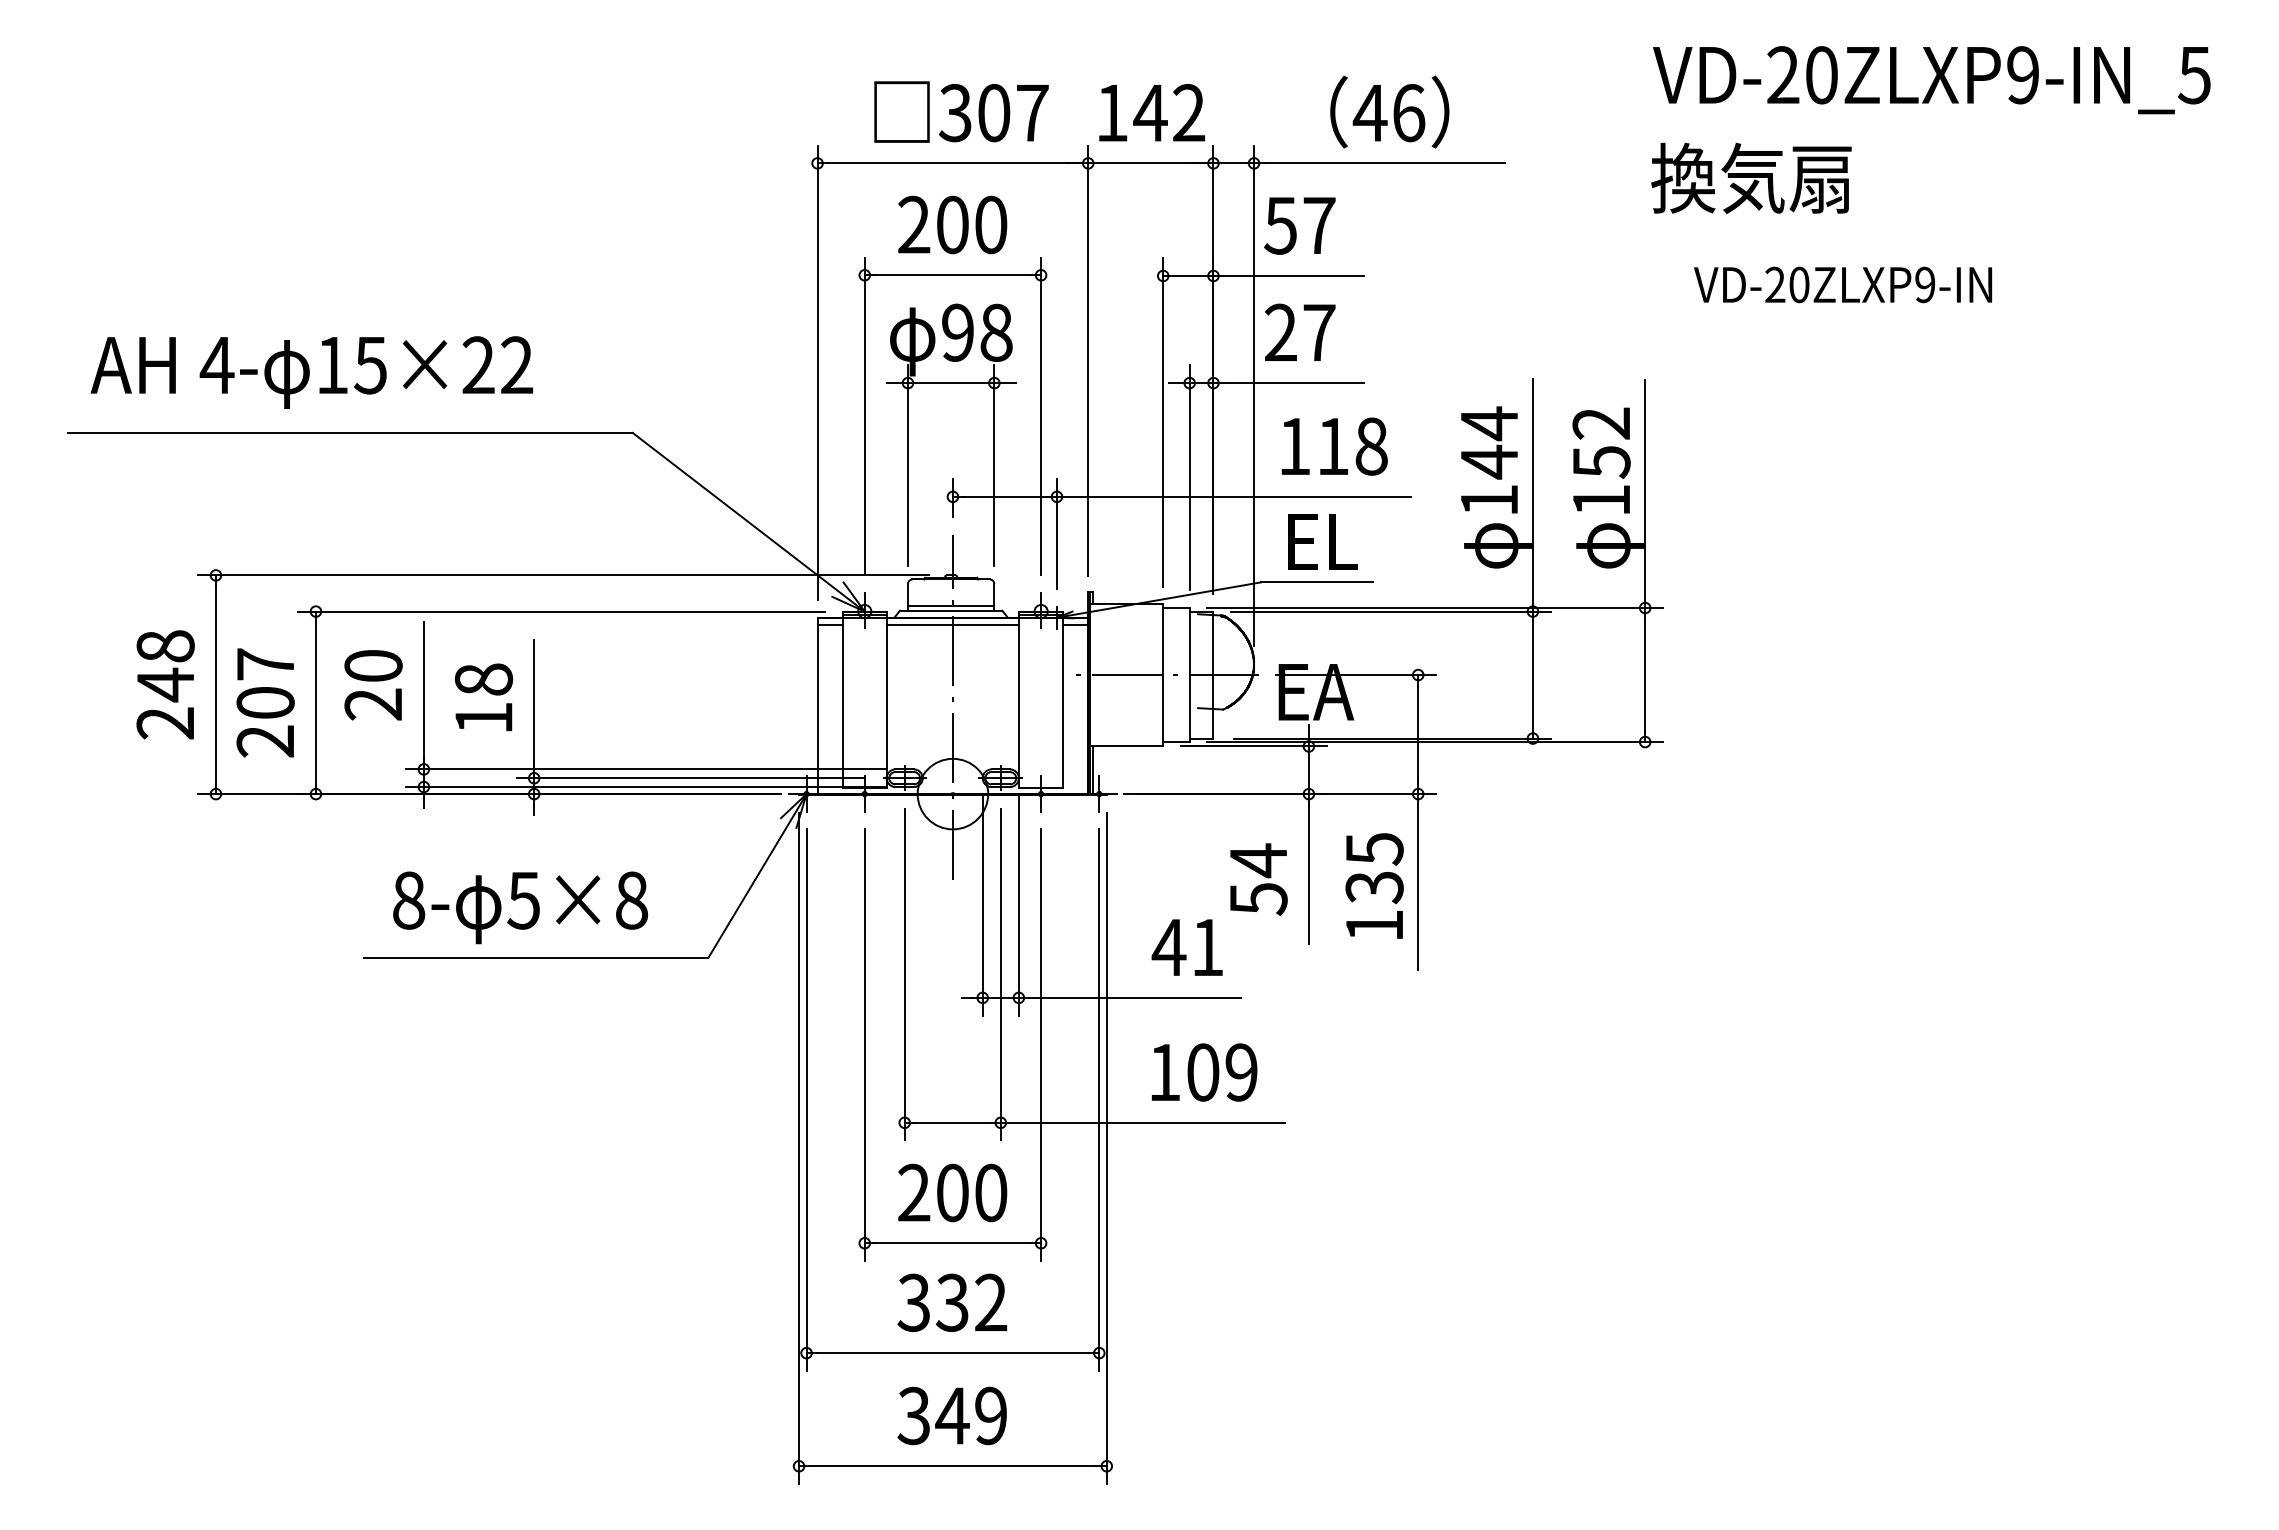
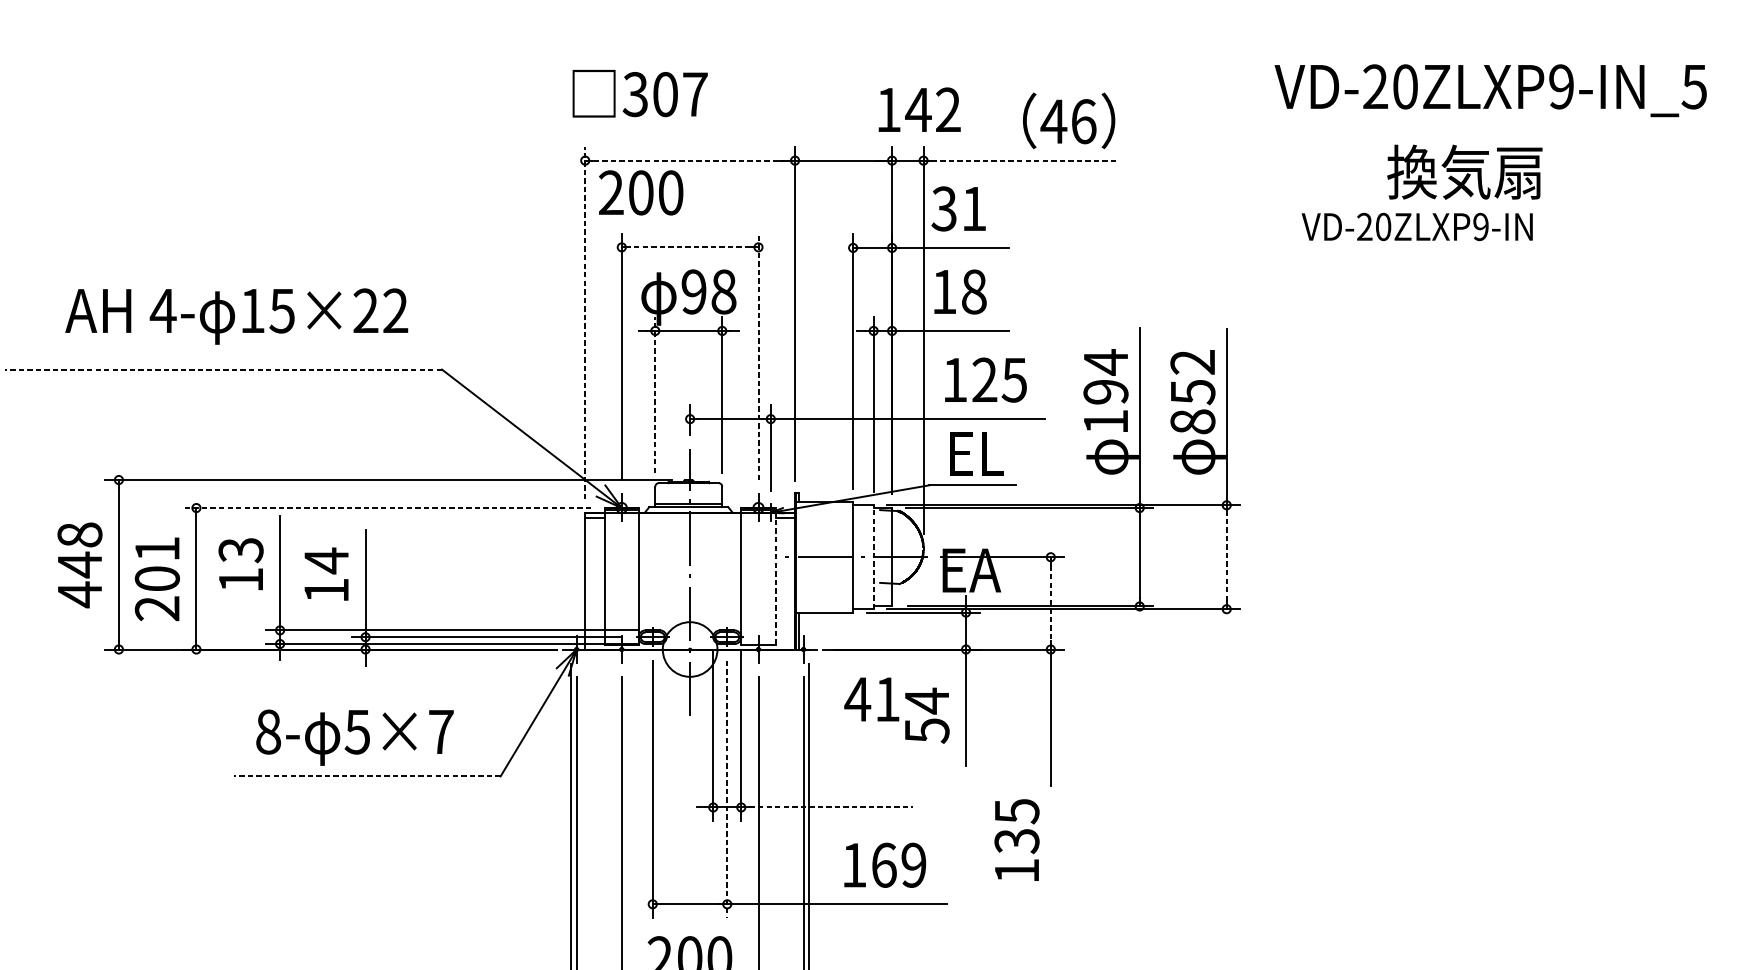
text: (1931, 80) -> (1490, 90), moved
text: (961, 111) -> (640, 93), moved
text: (1389, 111) -> (1068, 120), moved
text: (1151, 112) -> (919, 109), moved
line: (952, 163) -> (689, 160), solid -> dashed
line: (1384, 163) -> (1024, 160), solid -> dashed
text: (1751, 177) -> (1464, 171), moved
text: (952, 224) -> (640, 192), moved
text: (1299, 225) -> (958, 208), 57 -> 31
line: (952, 275) -> (689, 247), solid -> dashed
text: (1843, 284) -> (1417, 226), moved
text: (1300, 332) -> (959, 291), 27 -> 18
text: (311, 372) -> (236, 316), moved
line: (817, 372) -> (585, 322), solid -> dashed
line: (1041, 416) -> (758, 356), solid -> dashed
line: (350, 432) -> (223, 369), solid -> dashed
text: (1352, 446) -> (999, 380), 118 -> 125
text: (1489, 461) -> (1106, 391), 144 -> 194
line: (907, 465) -> (654, 394), solid -> dashed
text: (1601, 500) -> (1192, 421), 152 -> 852
line: (561, 611) -> (386, 507), solid -> dashed
line: (952, 624) -> (689, 518), removed
text: (265, 664) -> (157, 549), 207 -> 201
line: (1189, 674) -> (873, 556), solid -> dashed
line: (1645, 674) -> (1226, 556), solid -> dashed
text: (483, 679) -> (326, 560), 18 -> 14
text: (373, 685) -> (241, 565), 20 -> 13
line: (1063, 699) -> (775, 576), solid -> dashed
text: (164, 723) -> (79, 594), 248 -> 448
line: (1418, 734) -> (1051, 603), solid -> dashed
text: (1374, 885) -> (1016, 839), moved
text: (632, 900) -> (441, 731), 5×8 -> 5×7
text: (1186, 947) -> (871, 699), moved
line: (535, 957) -> (366, 776), solid -> dashed
line: (1000, 974) -> (727, 789), solid -> dashed
line: (1135, 997) -> (831, 807), solid -> dashed
text: (1203, 1072) -> (884, 865), 109 -> 169

